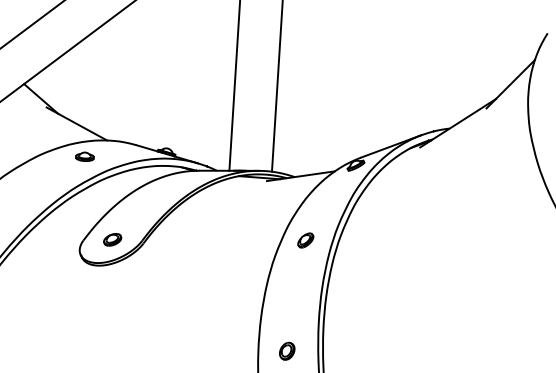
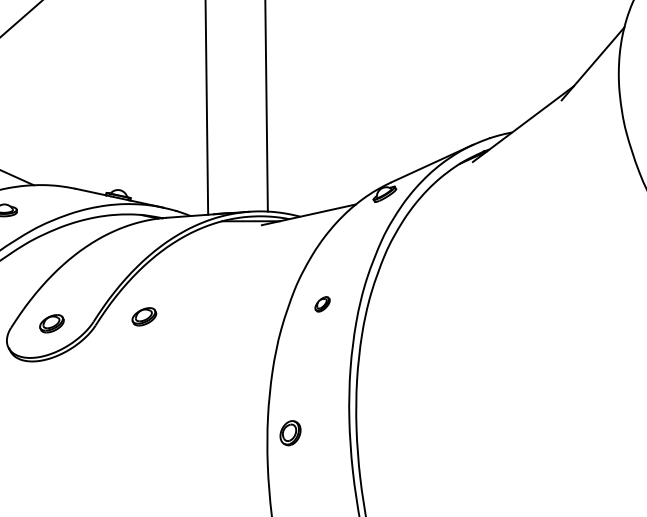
part: (178, 239) -> (144, 316), added
part: (305, 240) -> (322, 304), size x0.7
part: (287, 350) -> (290, 432), moved

